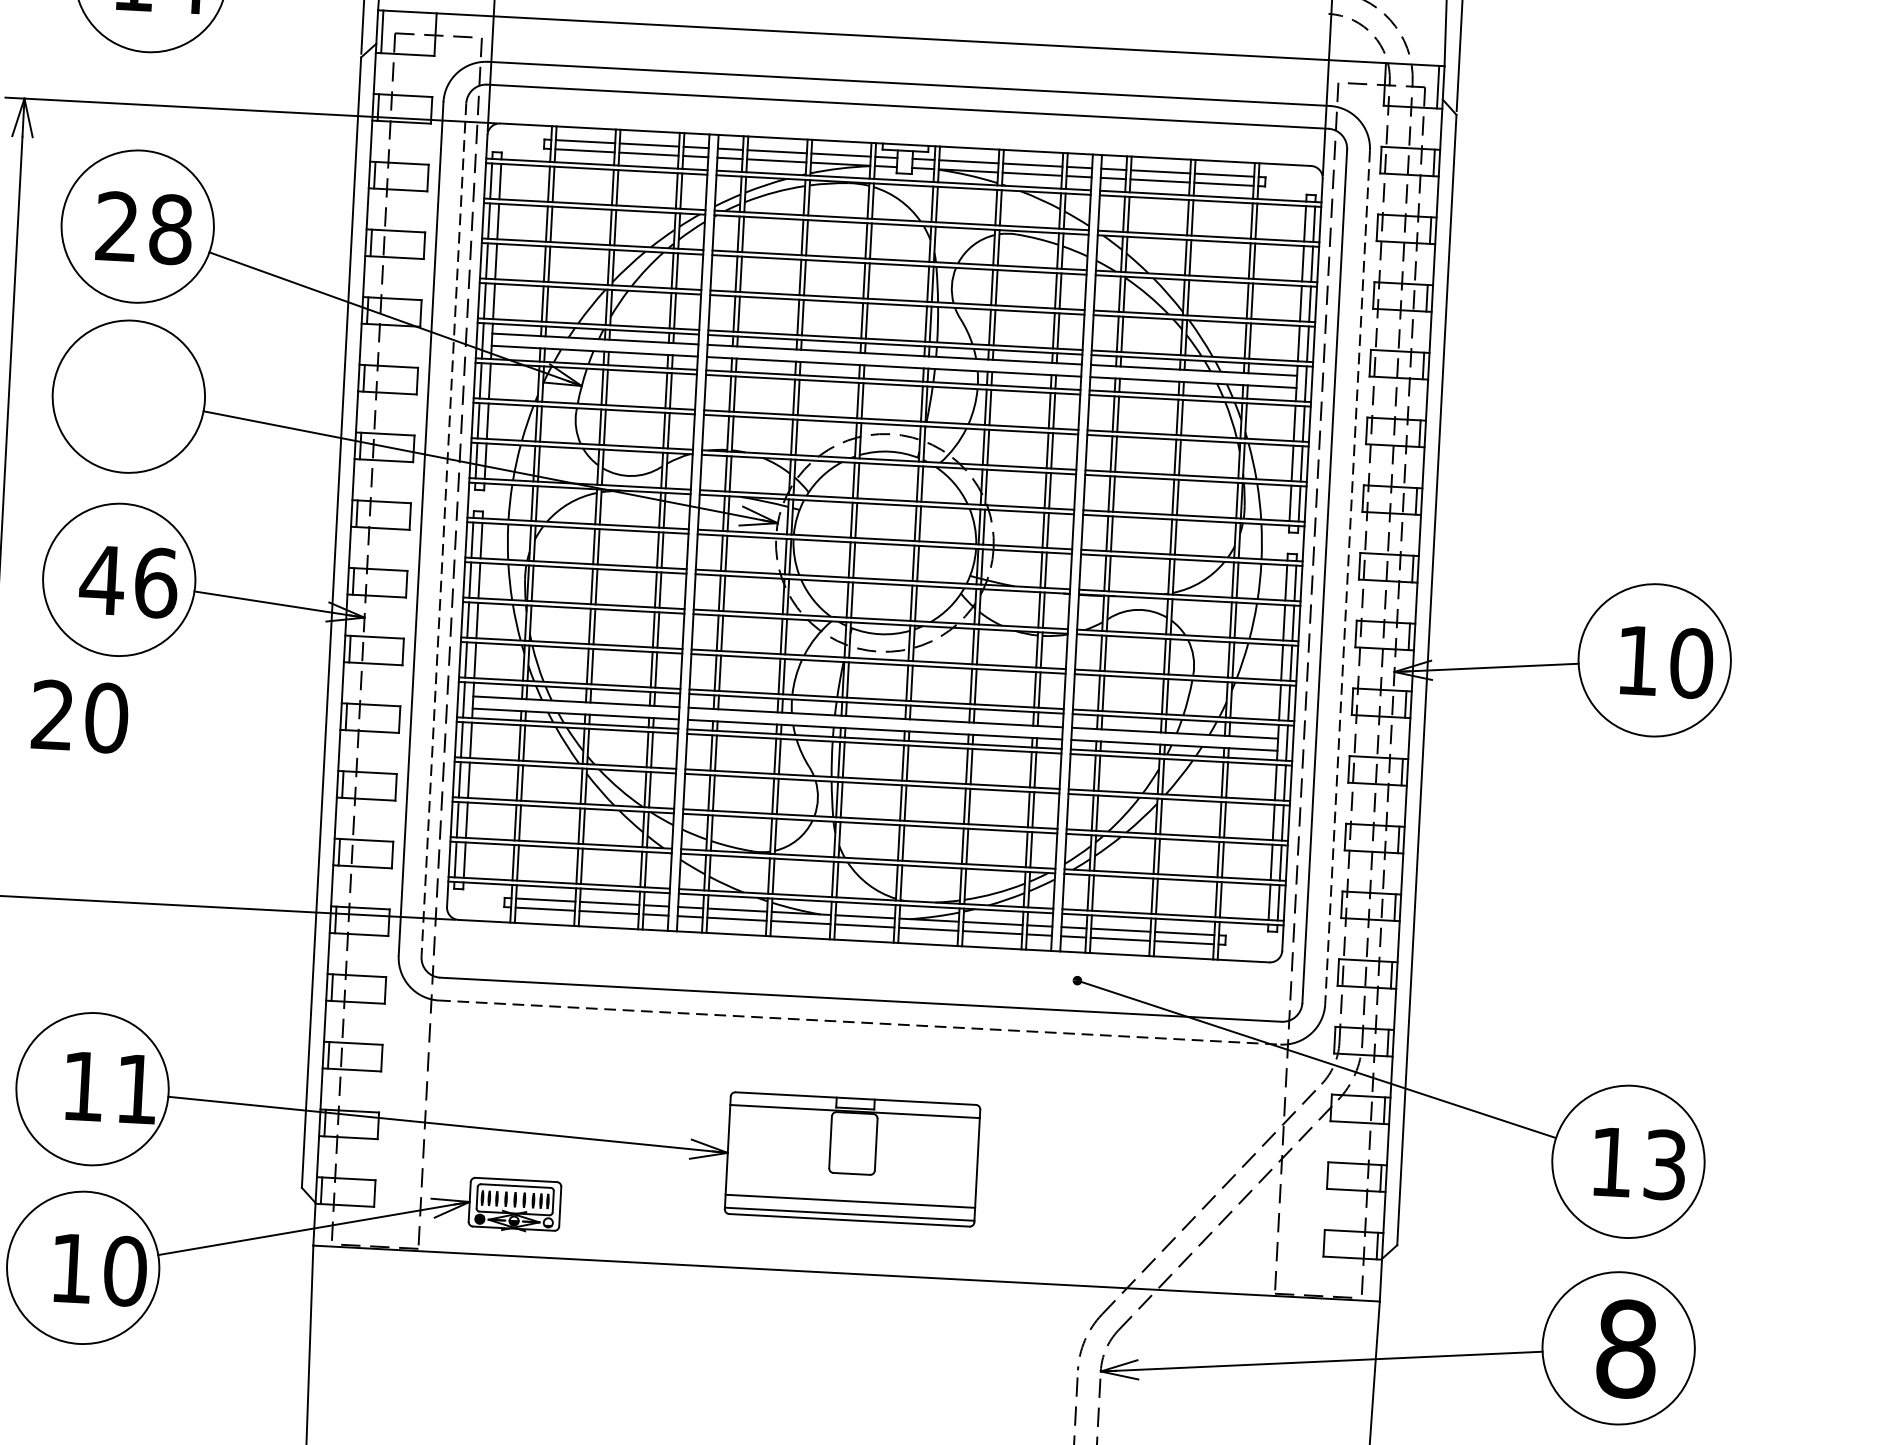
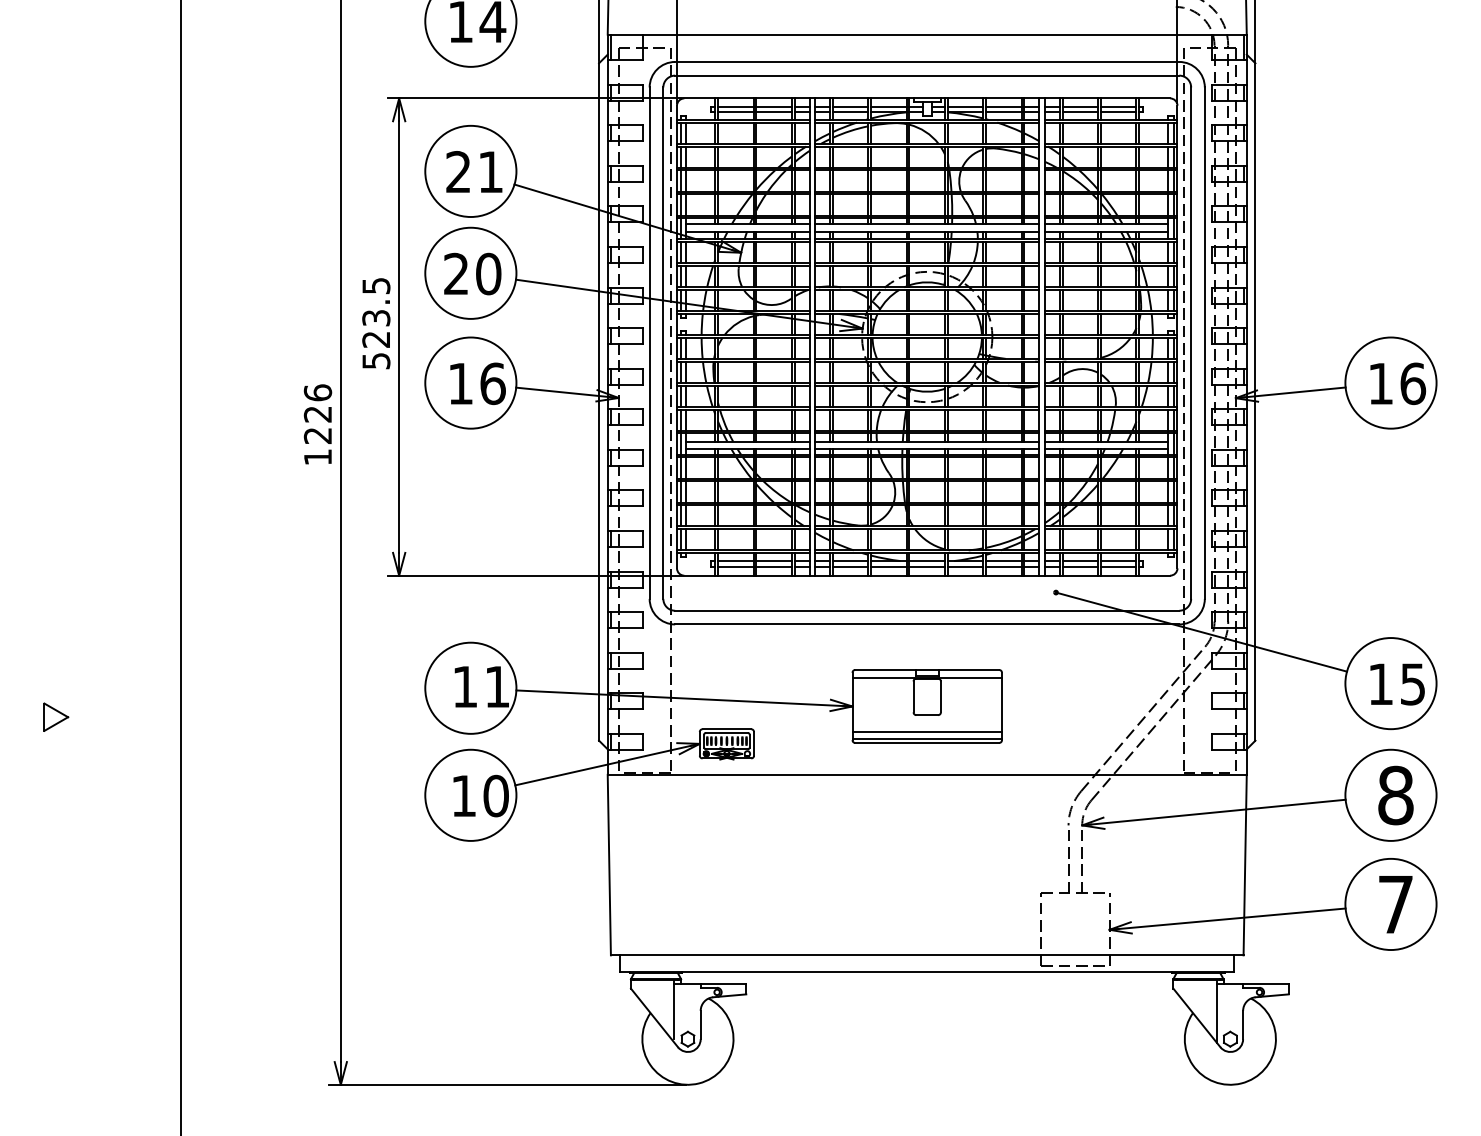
text: (170, 230) -> (490, 172), 28 -> 21
line: (444, 530) -> (663, 343), dashed -> solid
line: (1346, 577) -> (1204, 343), dashed -> solid
text: (101, 579) -> (460, 383), 46 -> 16
text: (1692, 663) -> (1413, 383), 10 -> 16
text: (79, 715) -> (472, 273), moved
line: (860, 1022) -> (927, 624), dashed -> solid
text: (1666, 1163) -> (1413, 683), 13 -> 15

